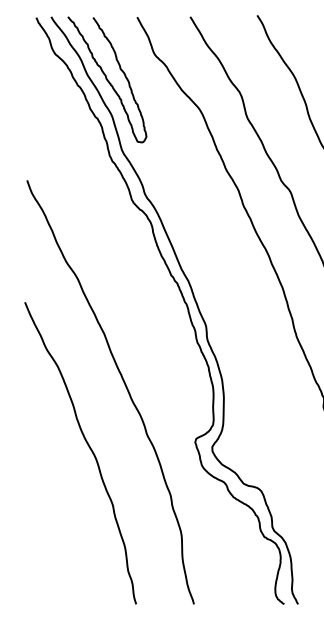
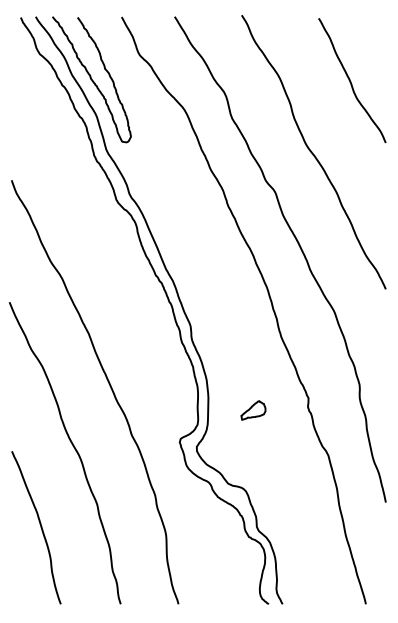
part: (268, 410) -> (253, 410), added
curve: (55, 527) -> (40, 527), added

